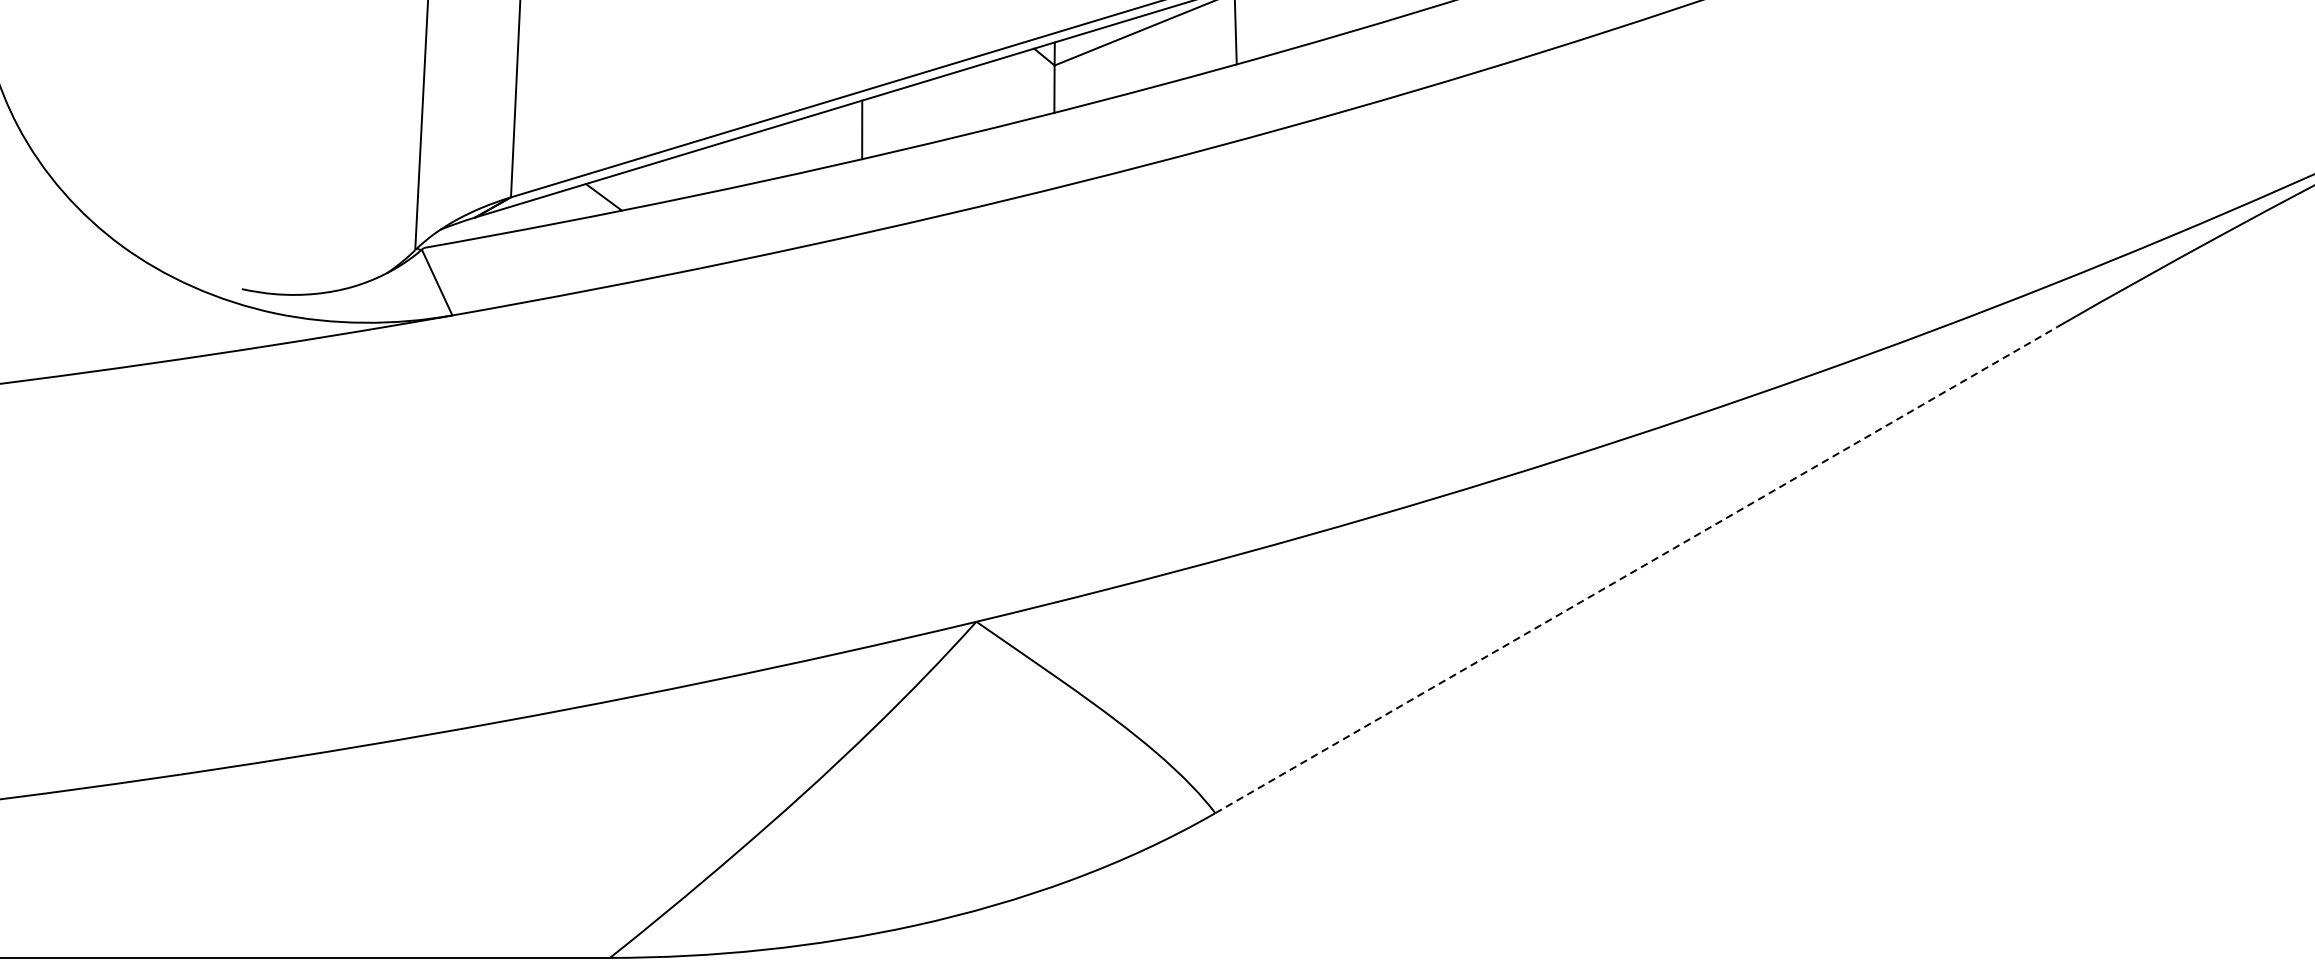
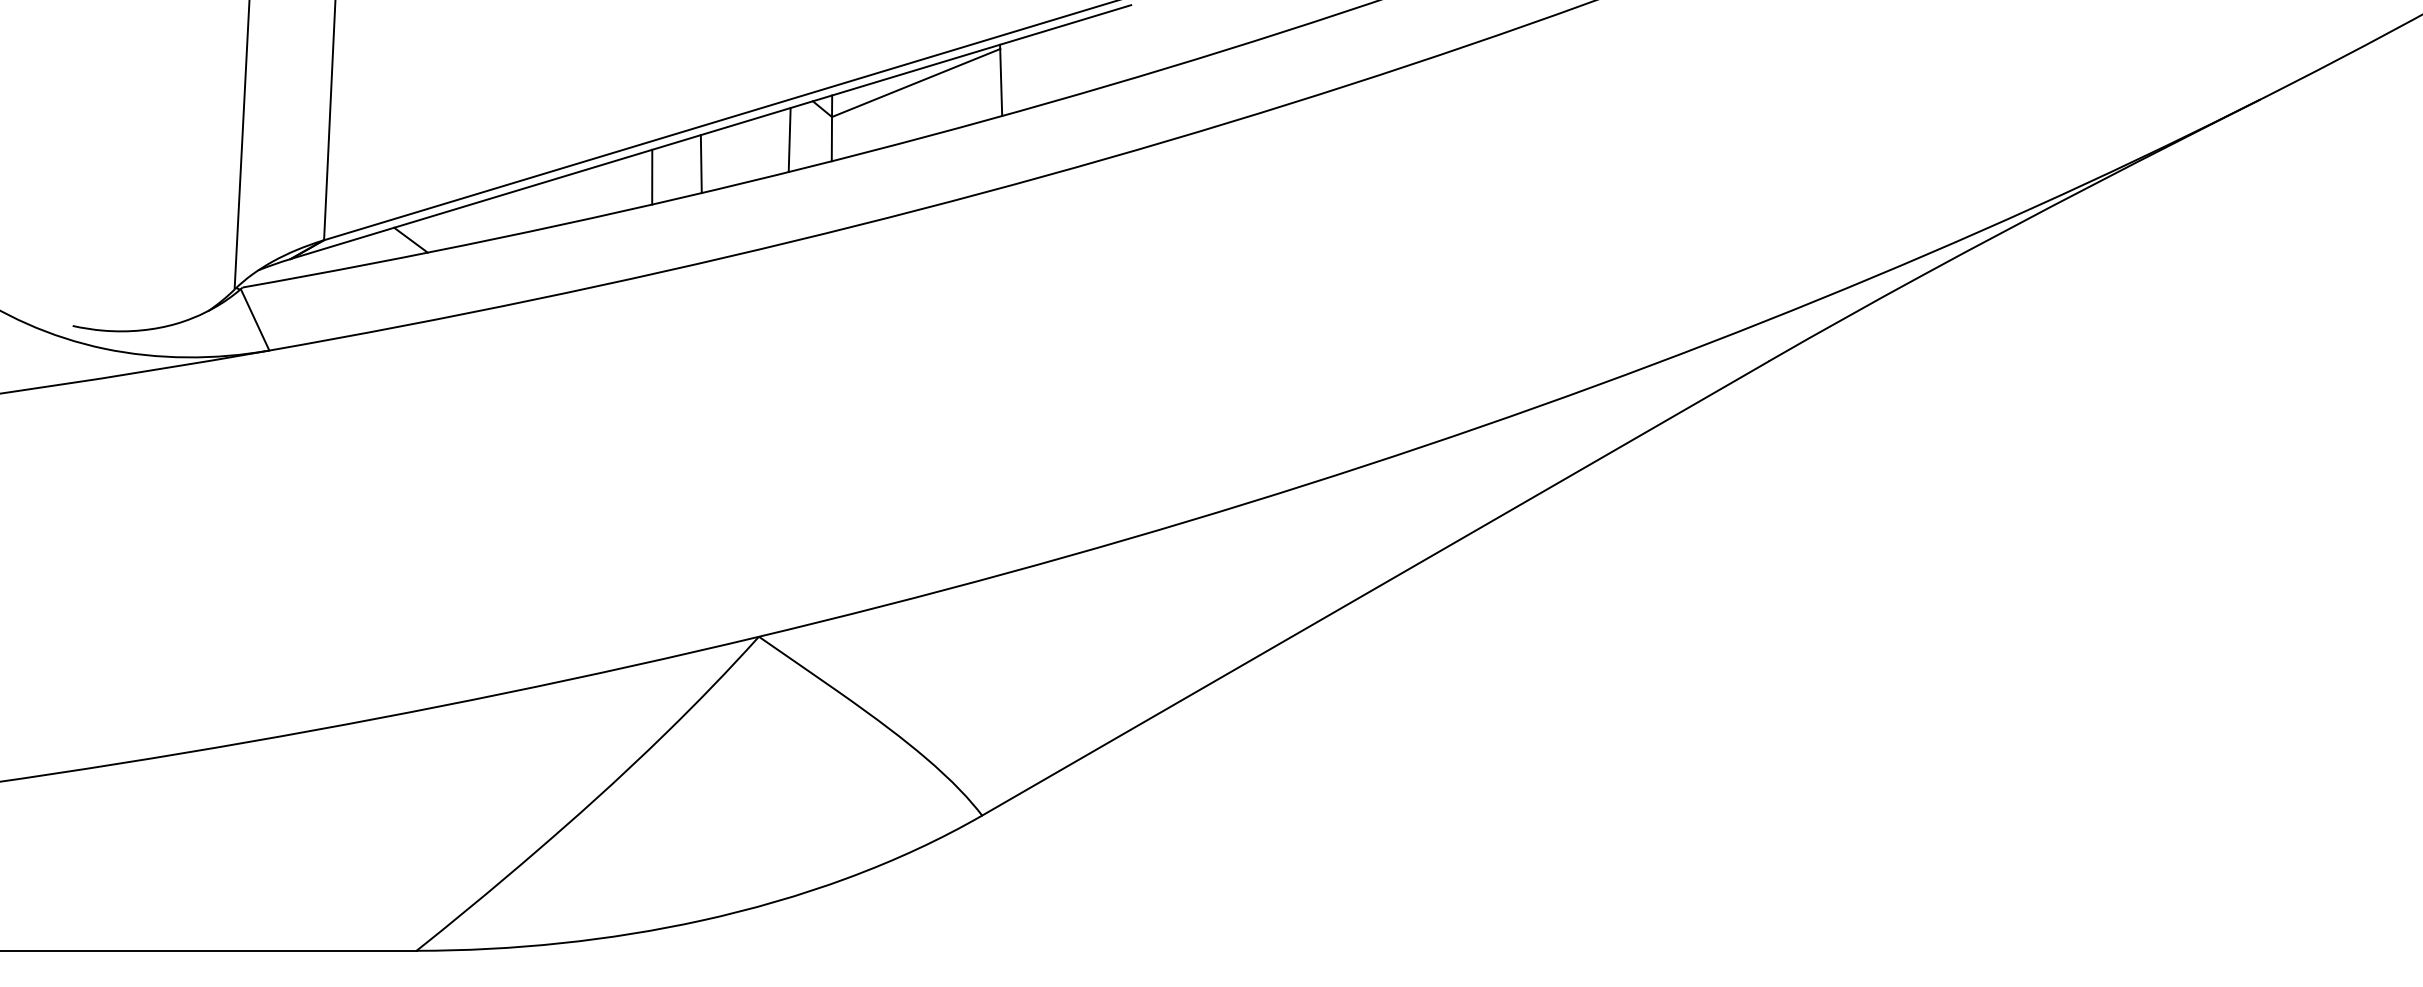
line: (1009, 90) -> (789, 140), added
line: (913, 116) -> (700, 164), added
line: (1636, 570) -> (1375, 588), dashed -> solid

